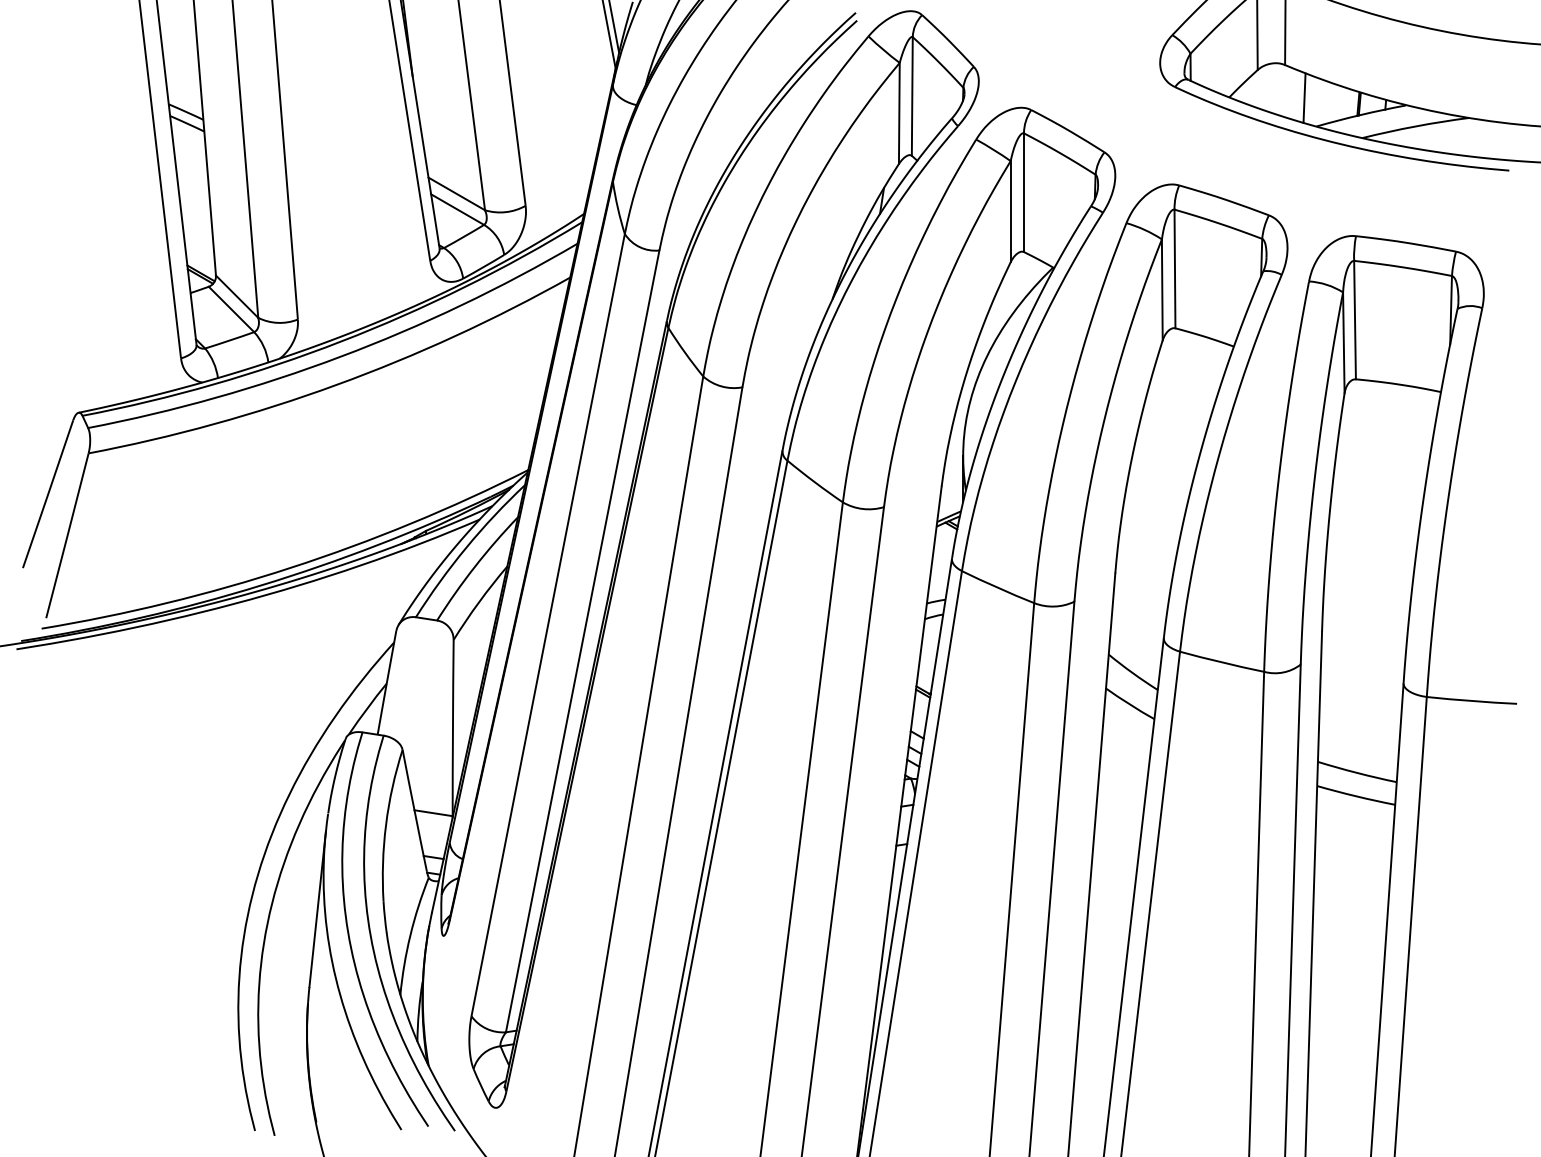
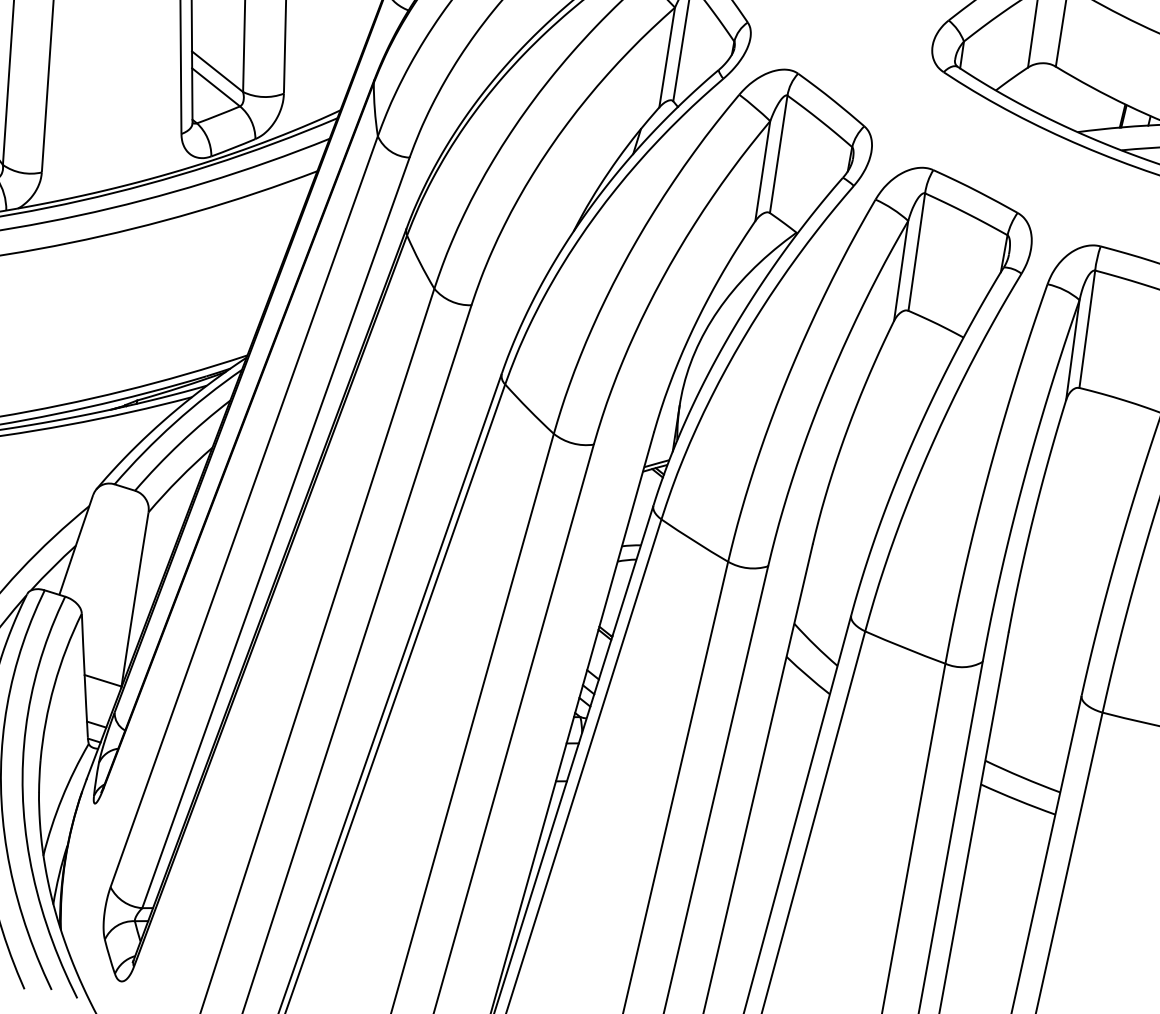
line: (1304, 97) -> (1070, 101), removed

